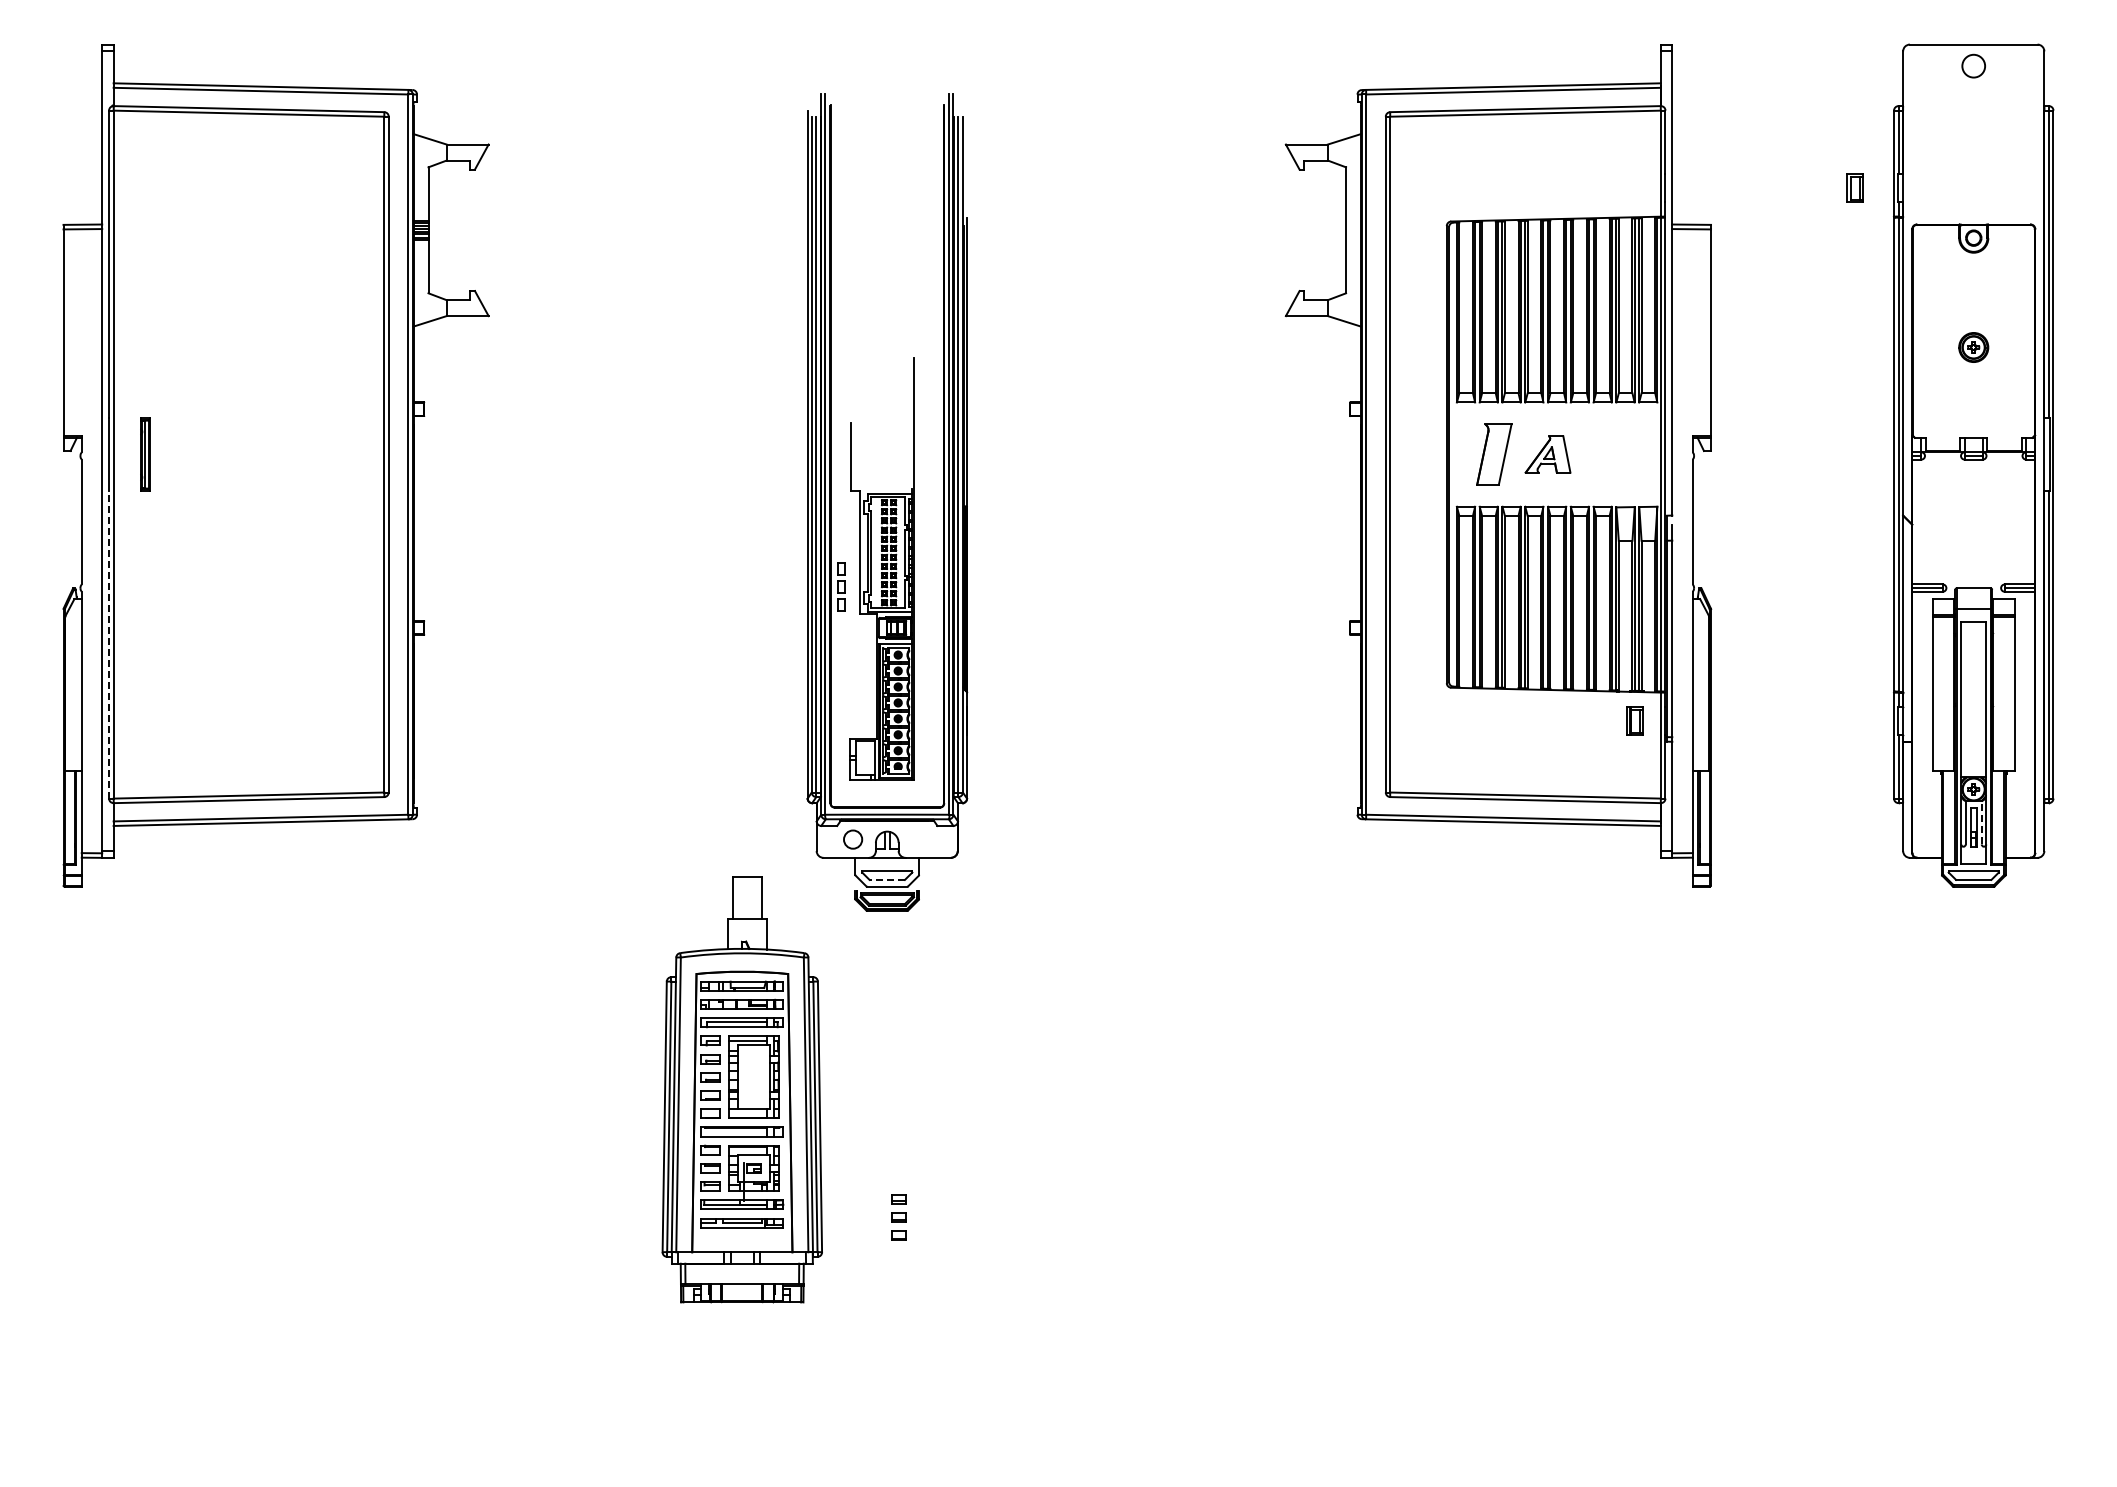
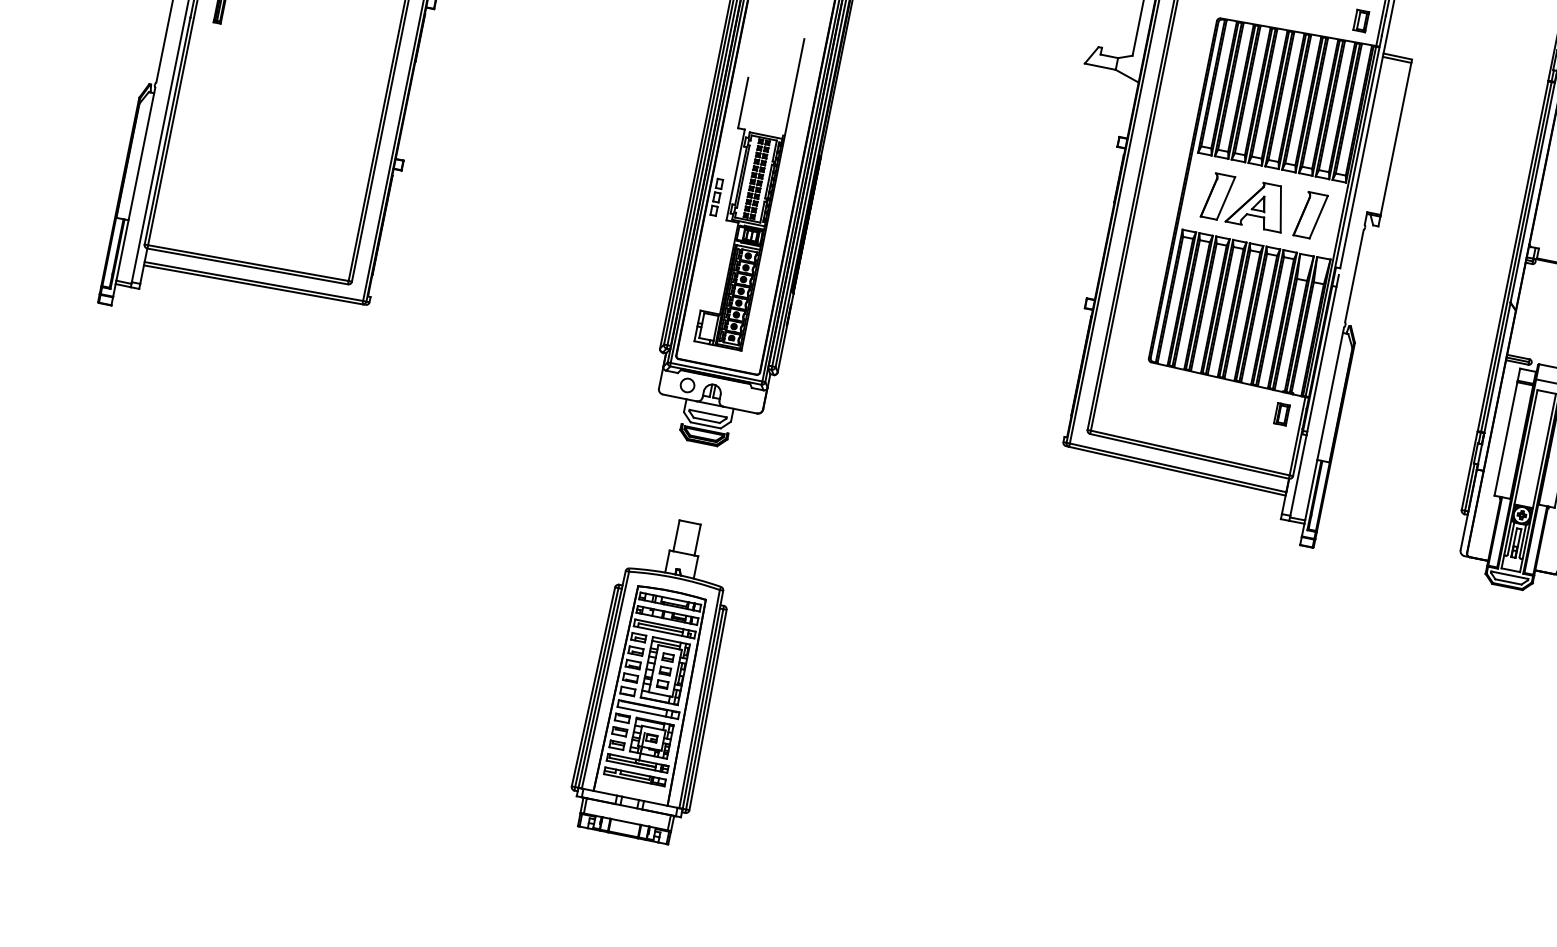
part: (1854, 187) -> (1361, 20), moved
part: (1547, 454) -> (1257, 204), size x1.67
part: (1619, 454) -> (1310, 215), added
line: (109, 644) -> (167, 130), dashed -> solid
line: (1981, 822) -> (1522, 540), dashed -> solid
line: (887, 879) -> (707, 420), dashed -> solid
part: (741, 1089) -> (654, 678), moved

